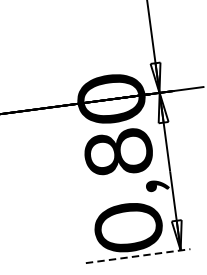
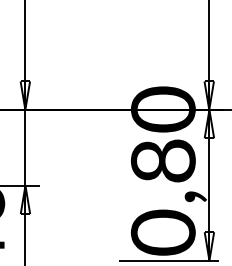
line: (138, 255) -> (169, 260), dashed -> solid

